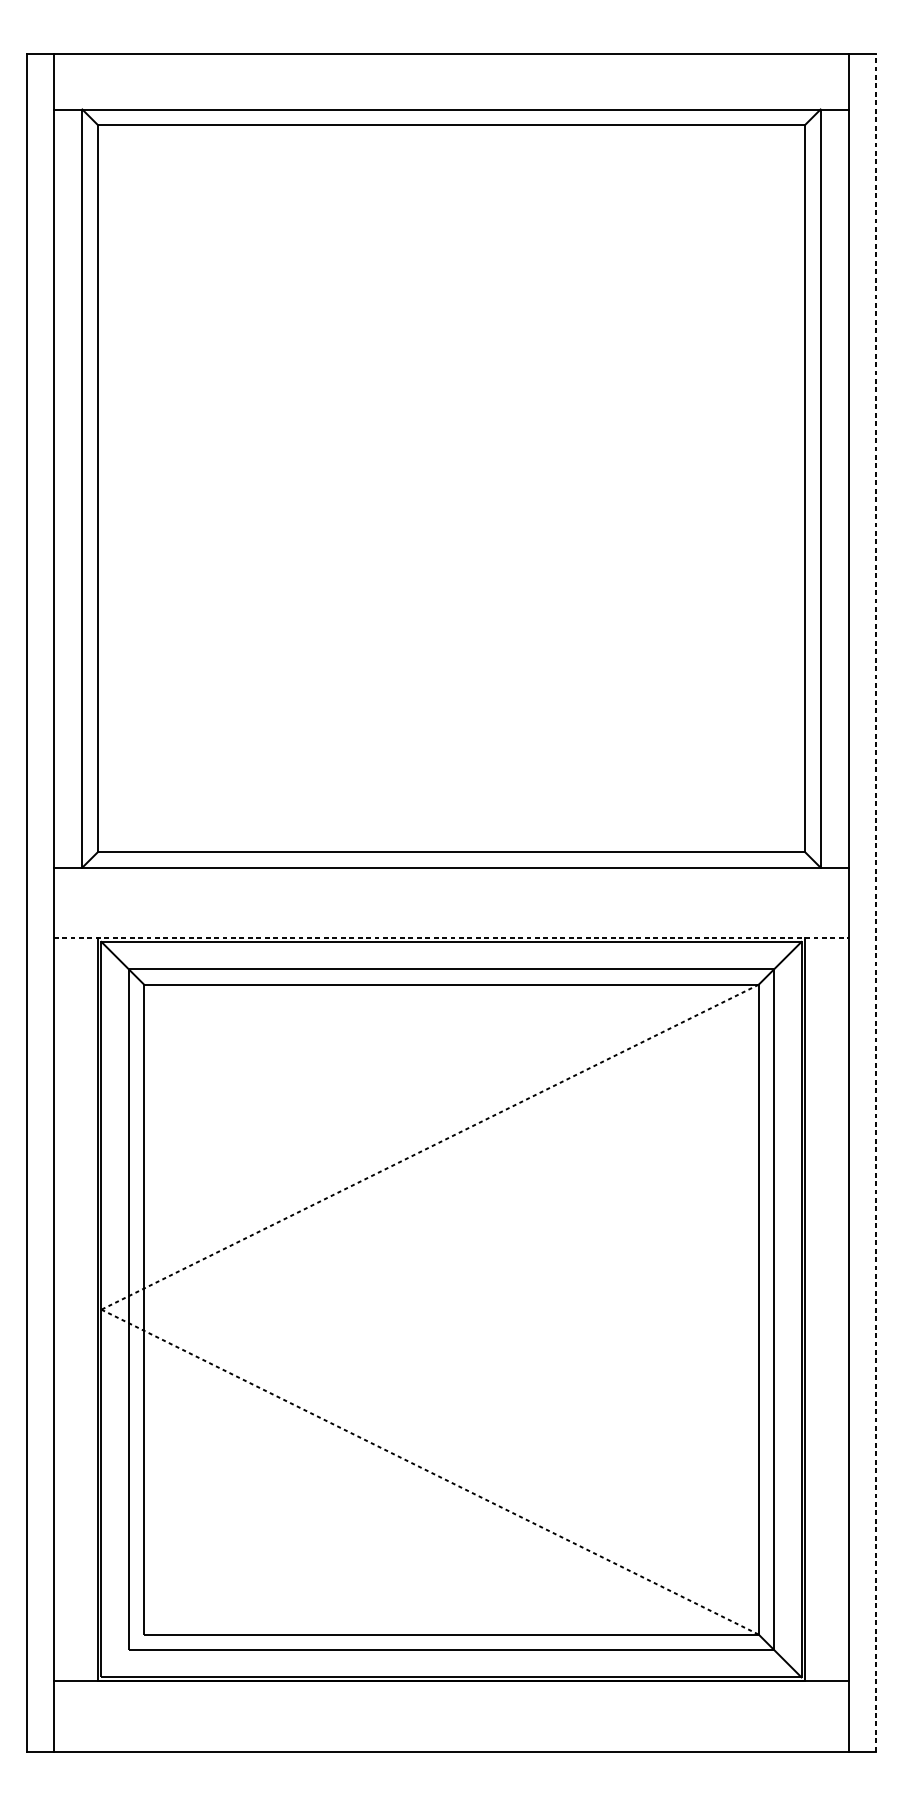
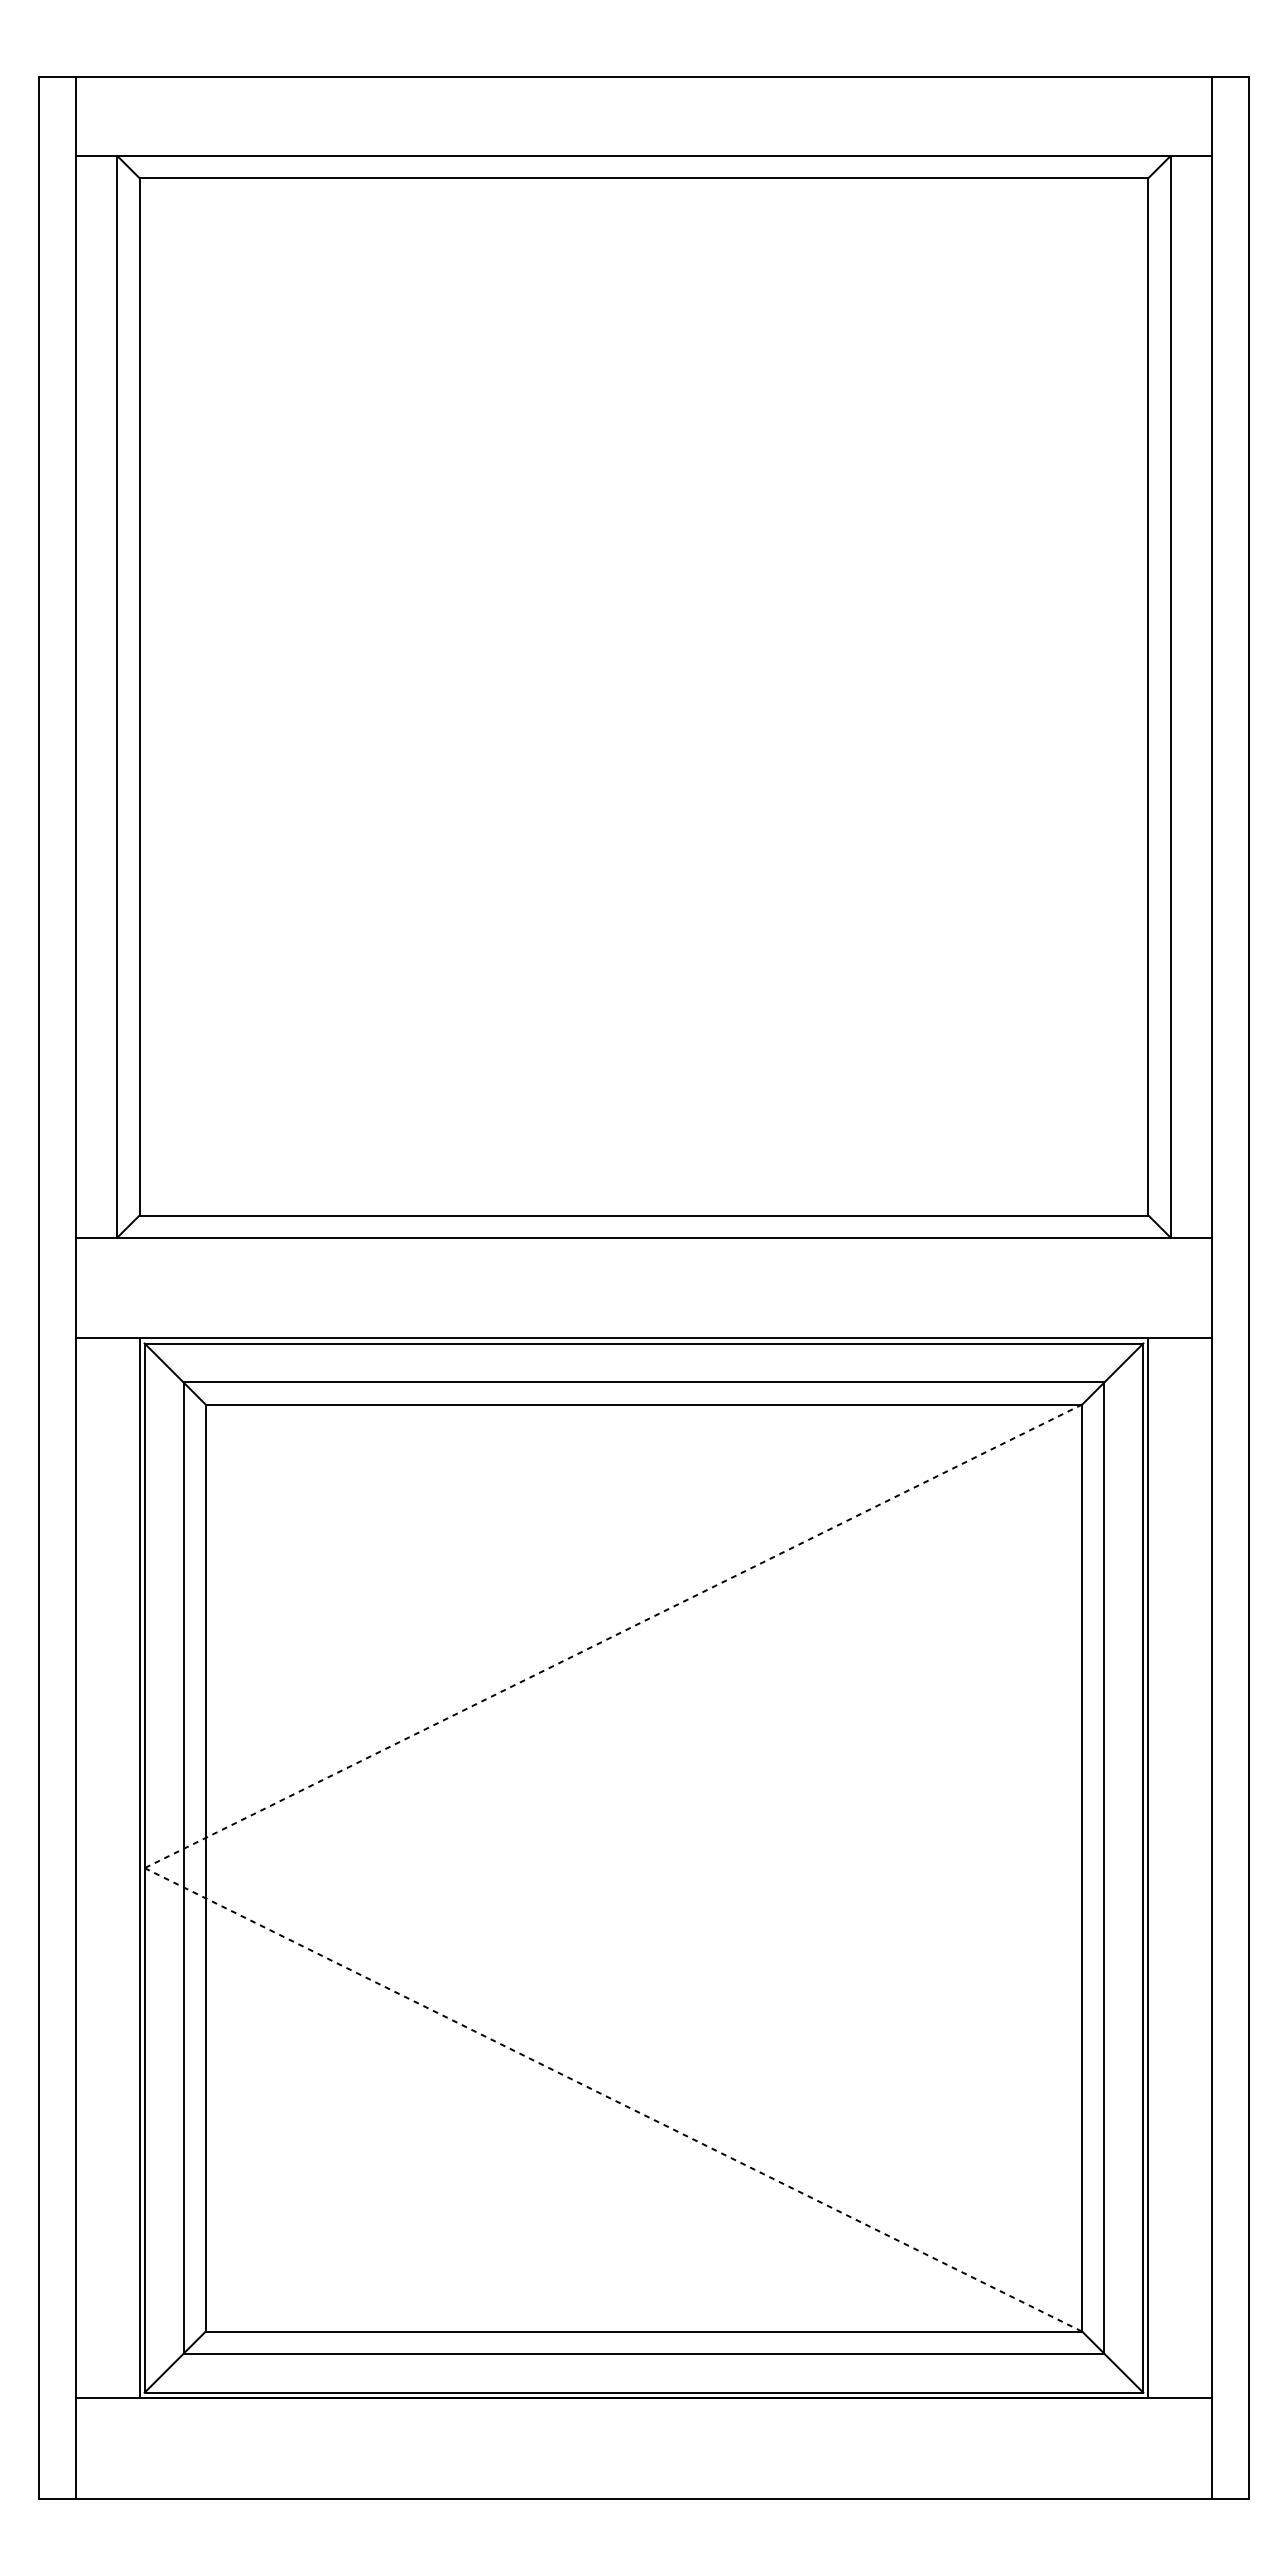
line: (875, 903) -> (1249, 1288), dashed -> solid
line: (451, 938) -> (644, 1338), dashed -> solid
line: (122, 1655) -> (174, 2361), added

